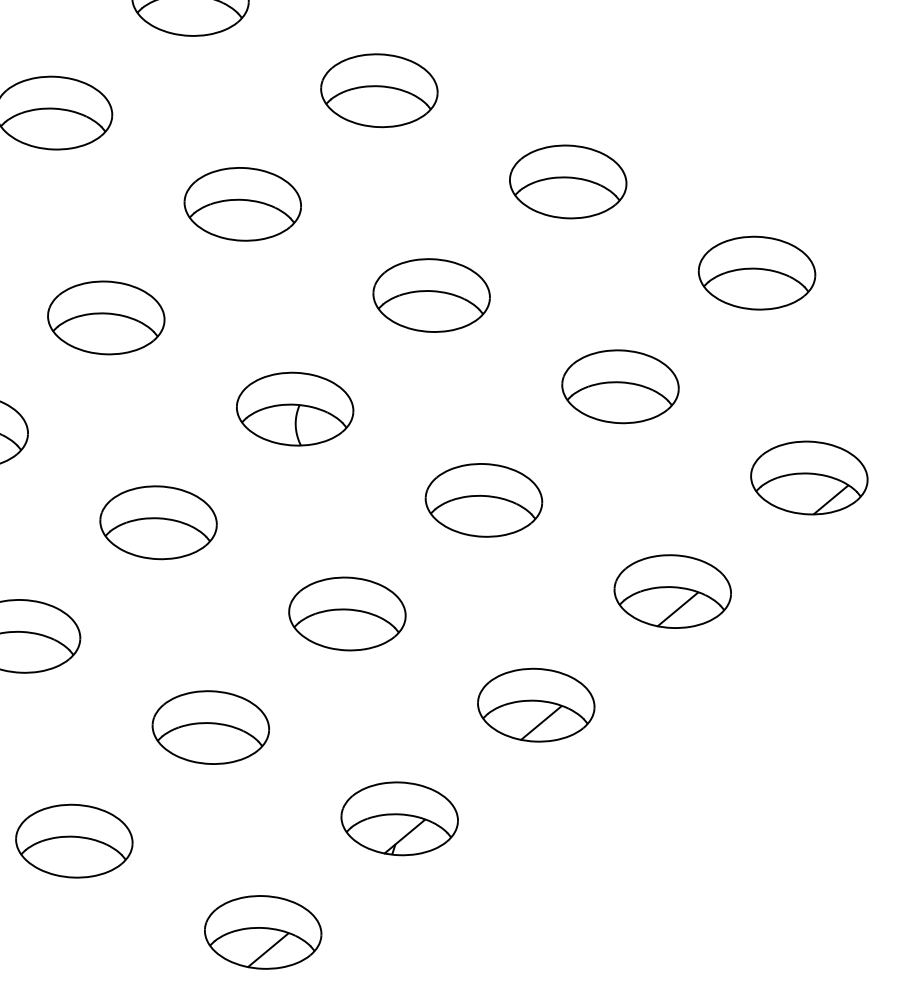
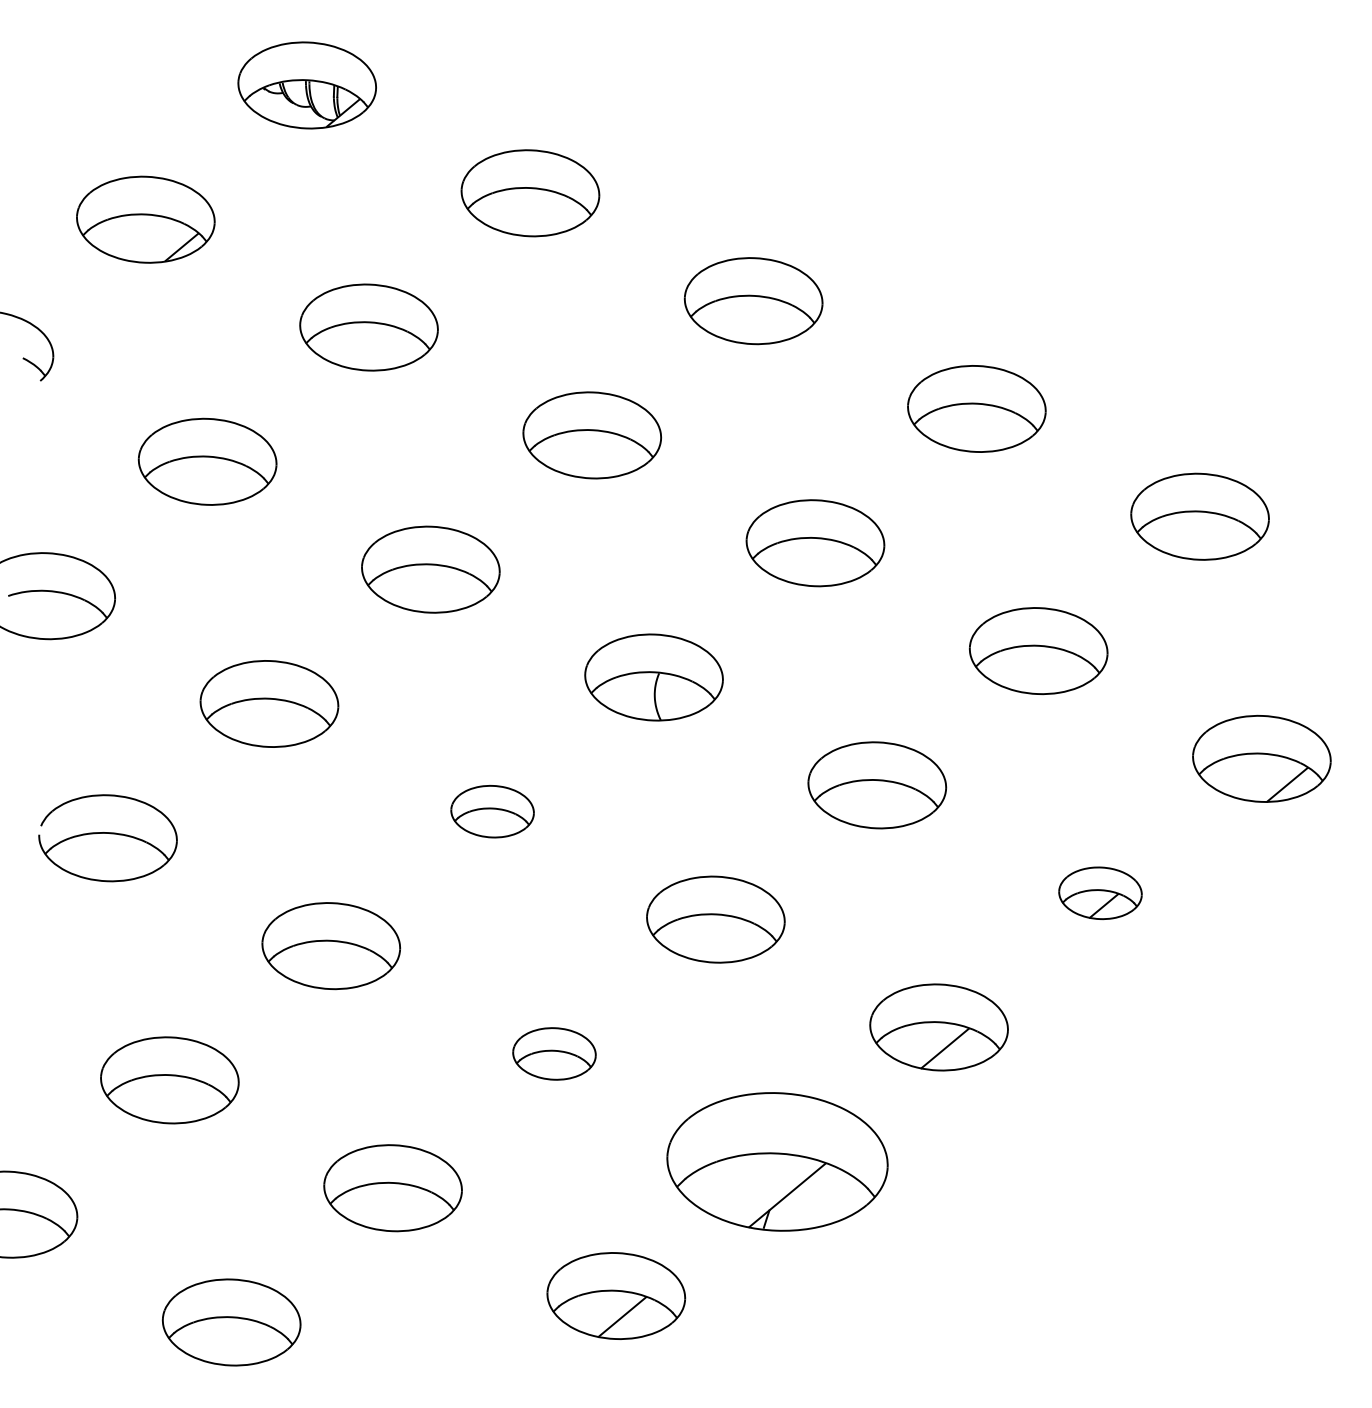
part: (158, 522) -> (492, 811), size x0.6
part: (672, 591) -> (1100, 893), size x0.6
part: (210, 727) -> (554, 1053), size x0.6
part: (399, 818) -> (777, 1161), size x1.6

